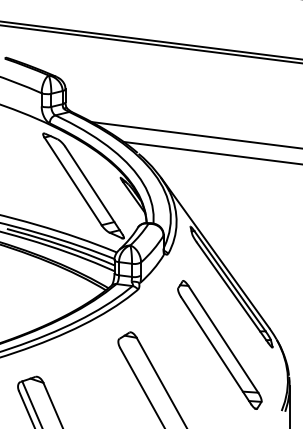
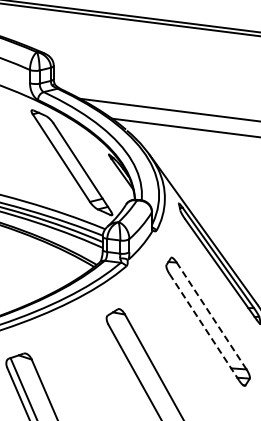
line: (223, 339) -> (211, 316), solid -> dashed
line: (216, 350) -> (204, 327), solid -> dashed

